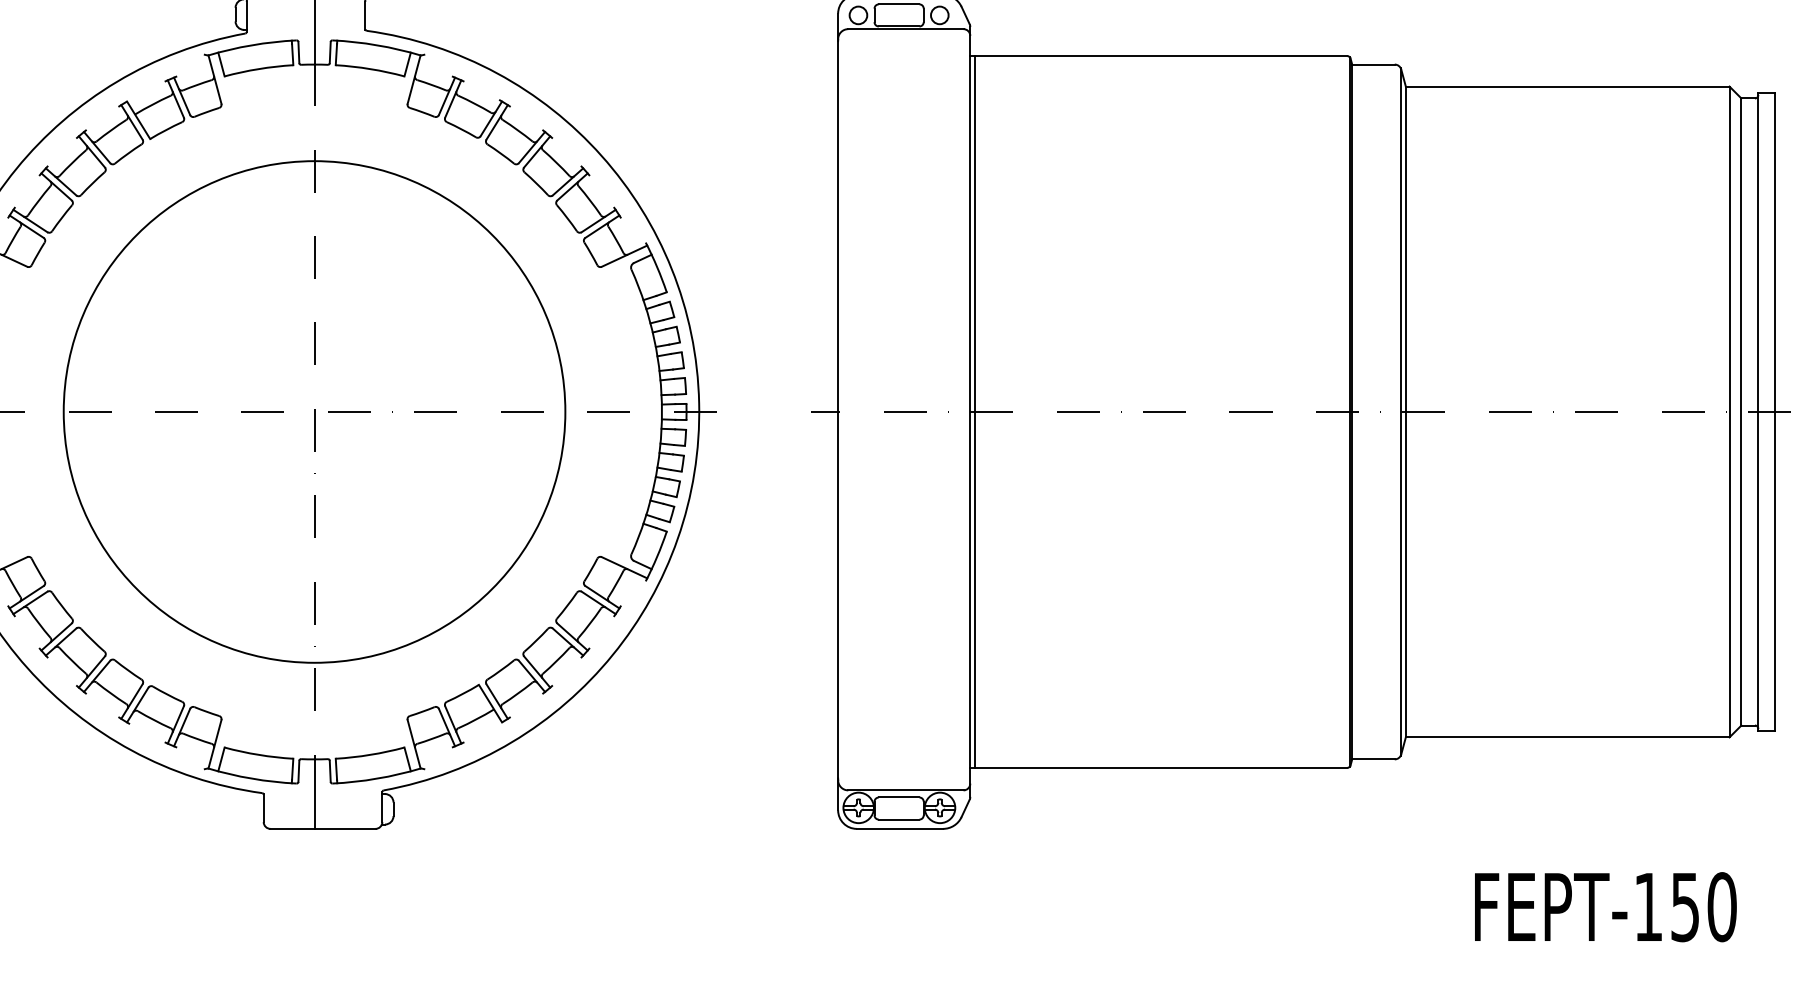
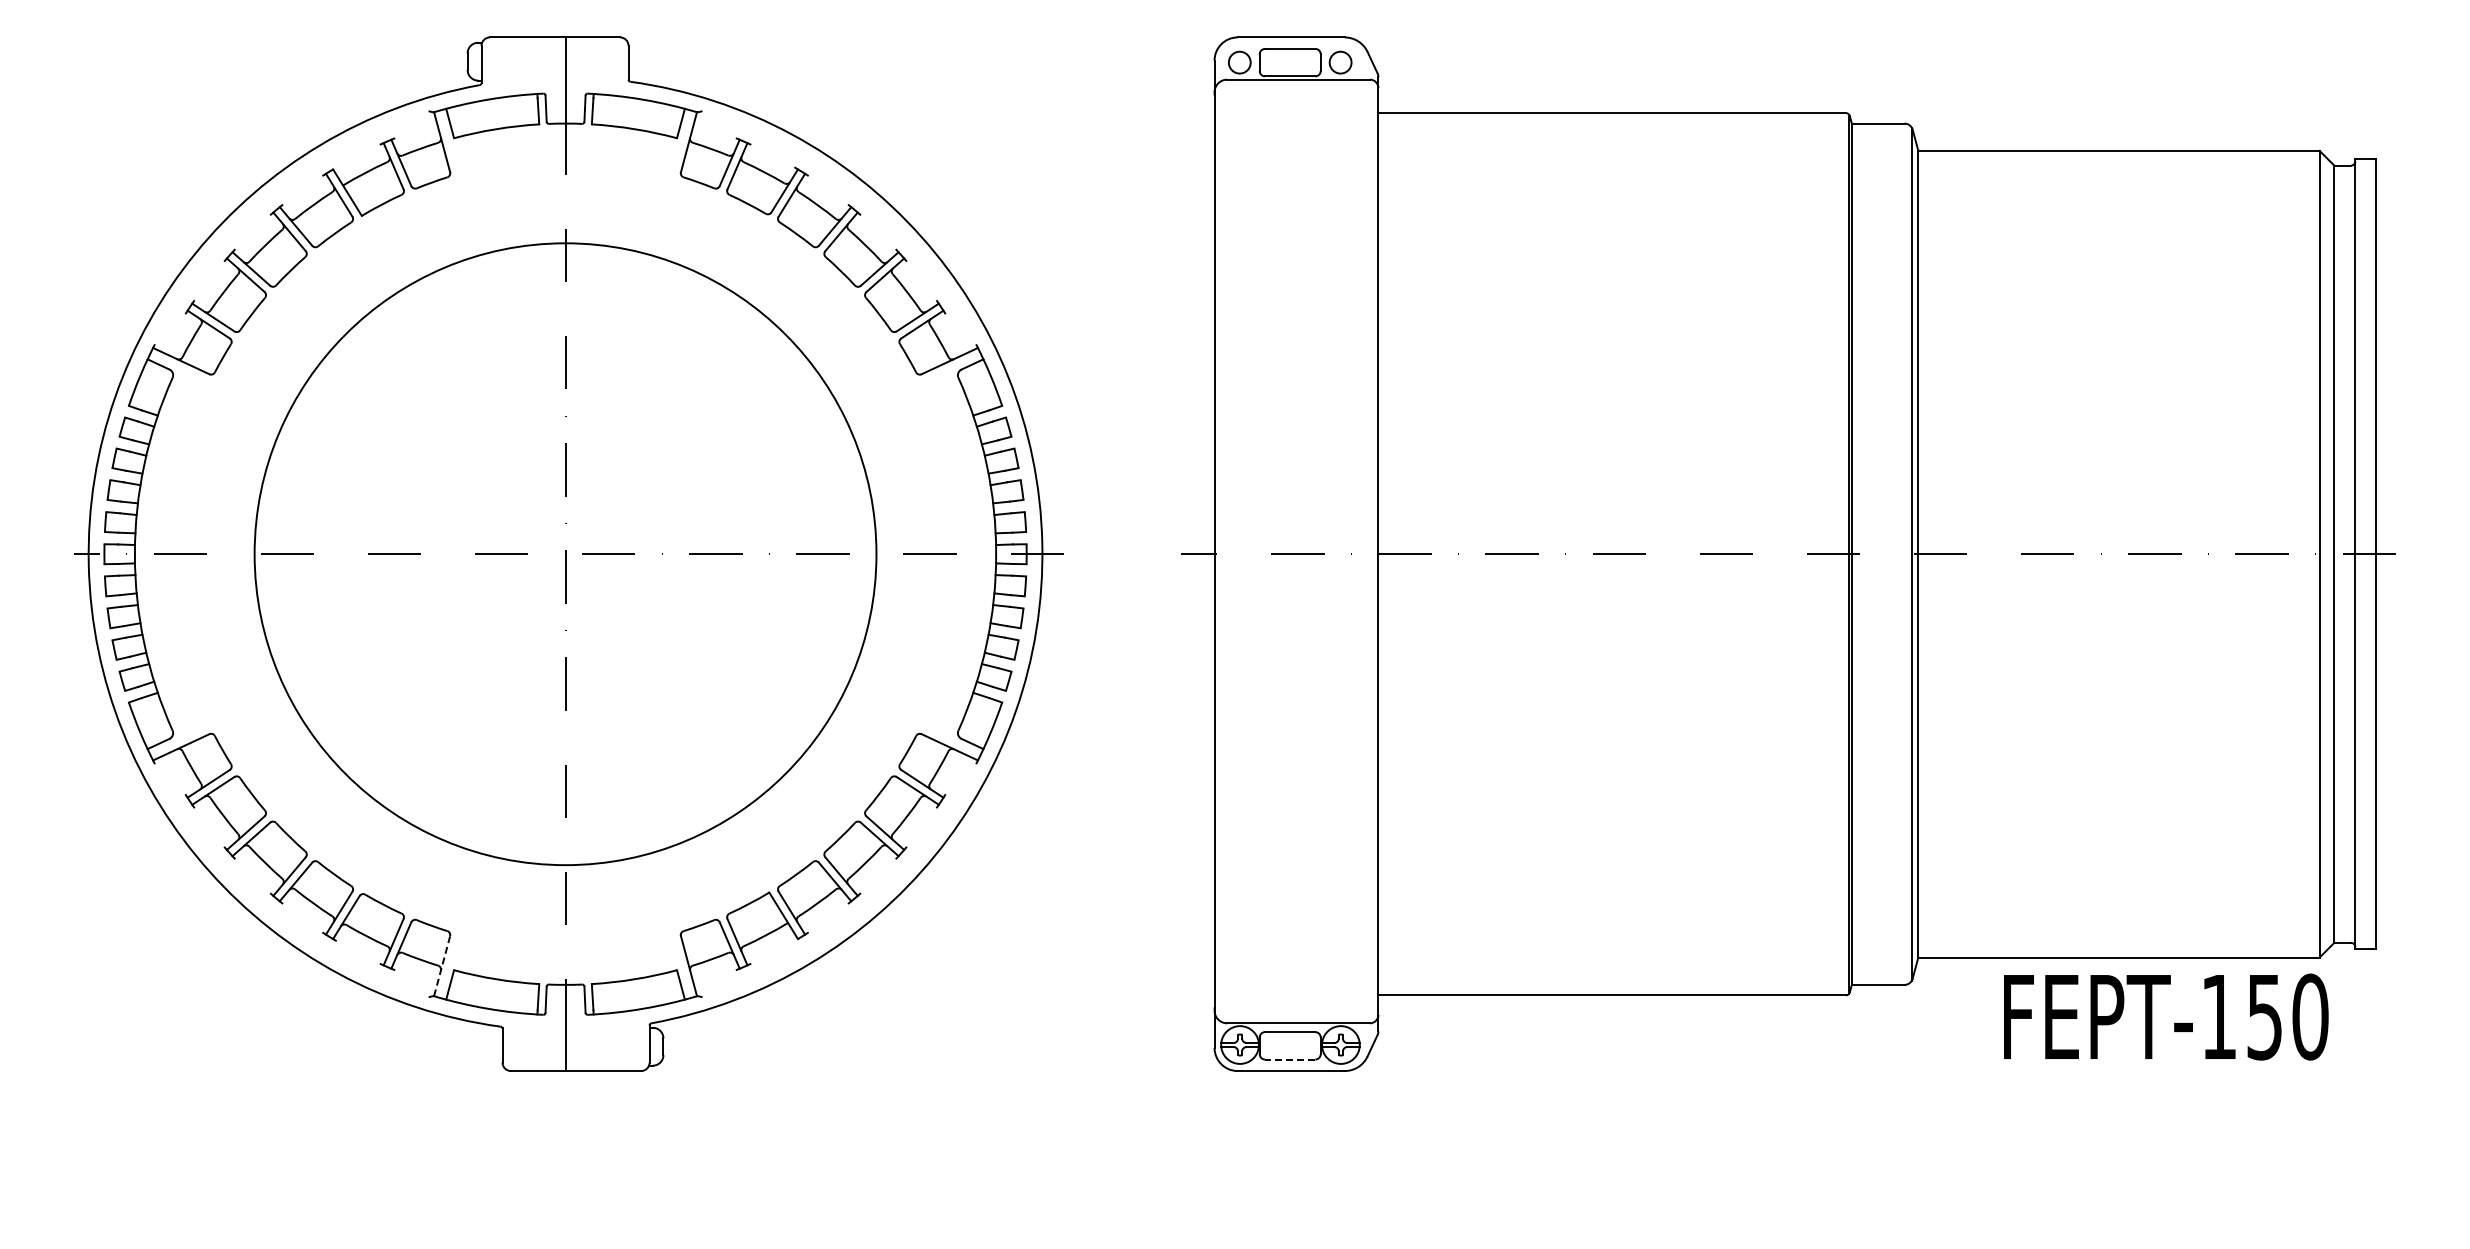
line: (975, 412) -> (1384, 554), removed
line: (215, 743) -> (442, 965), solid -> dashed
line: (898, 819) -> (1289, 1059), solid -> dashed
text: (1606, 906) -> (2166, 1016), moved

